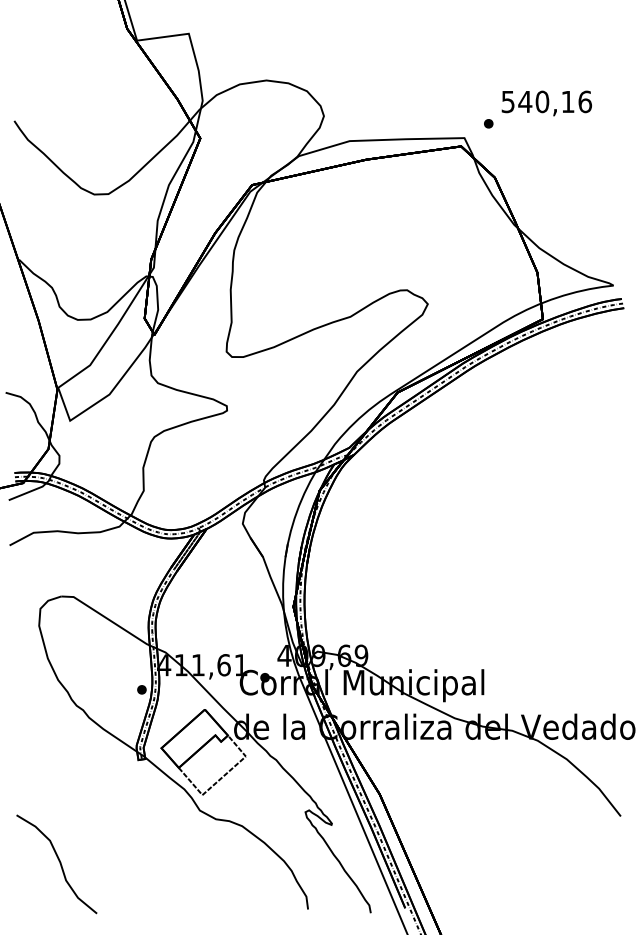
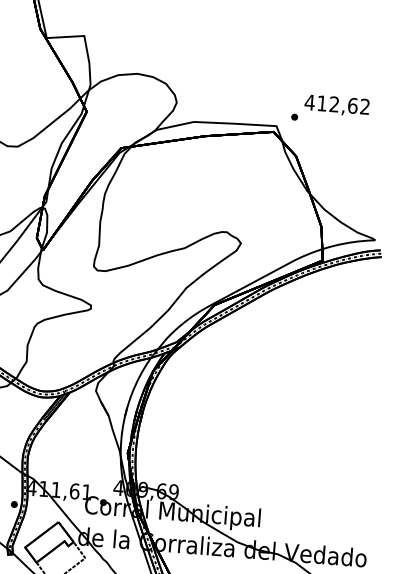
text: (546, 101) -> (337, 104), 540,16 -> 412,62

